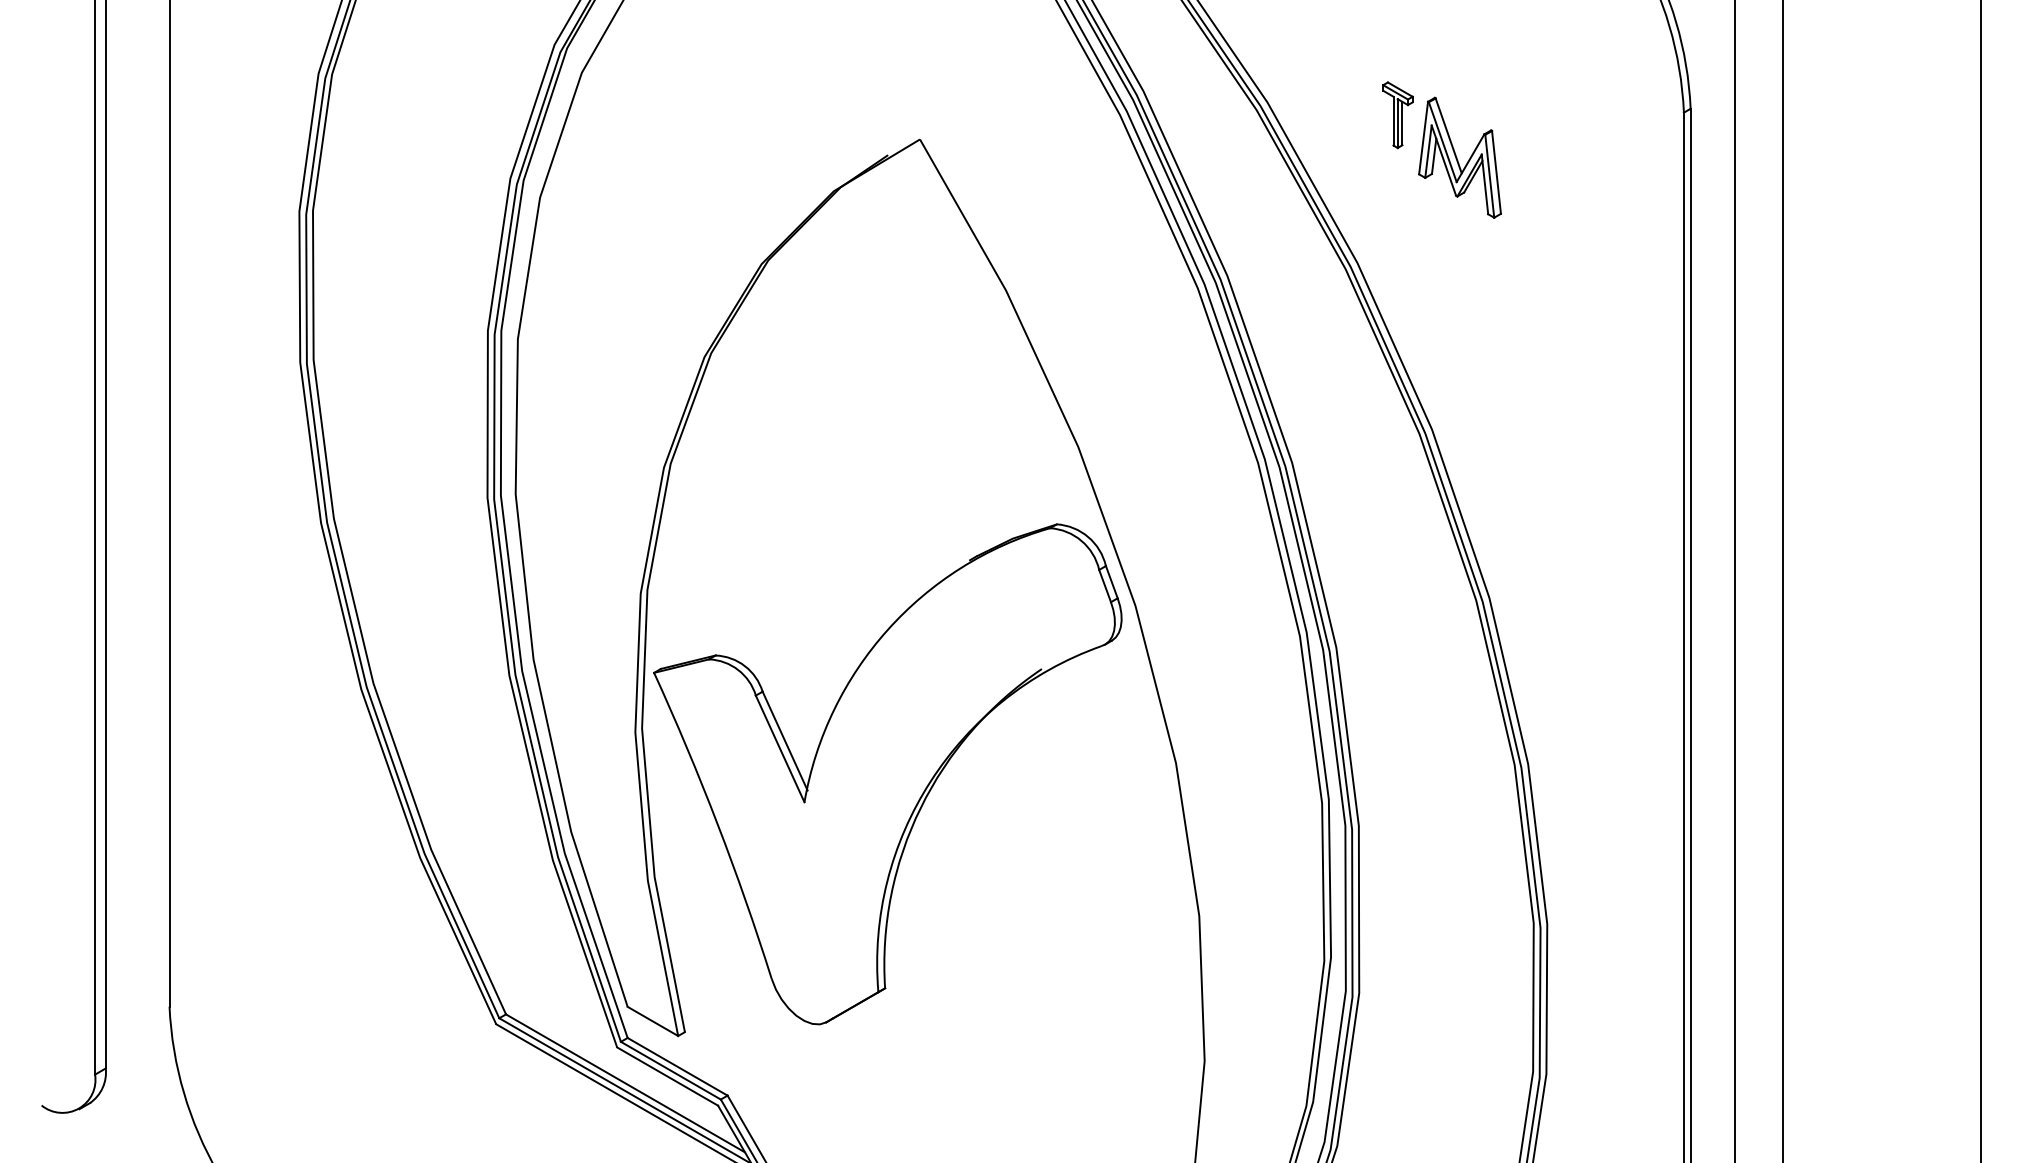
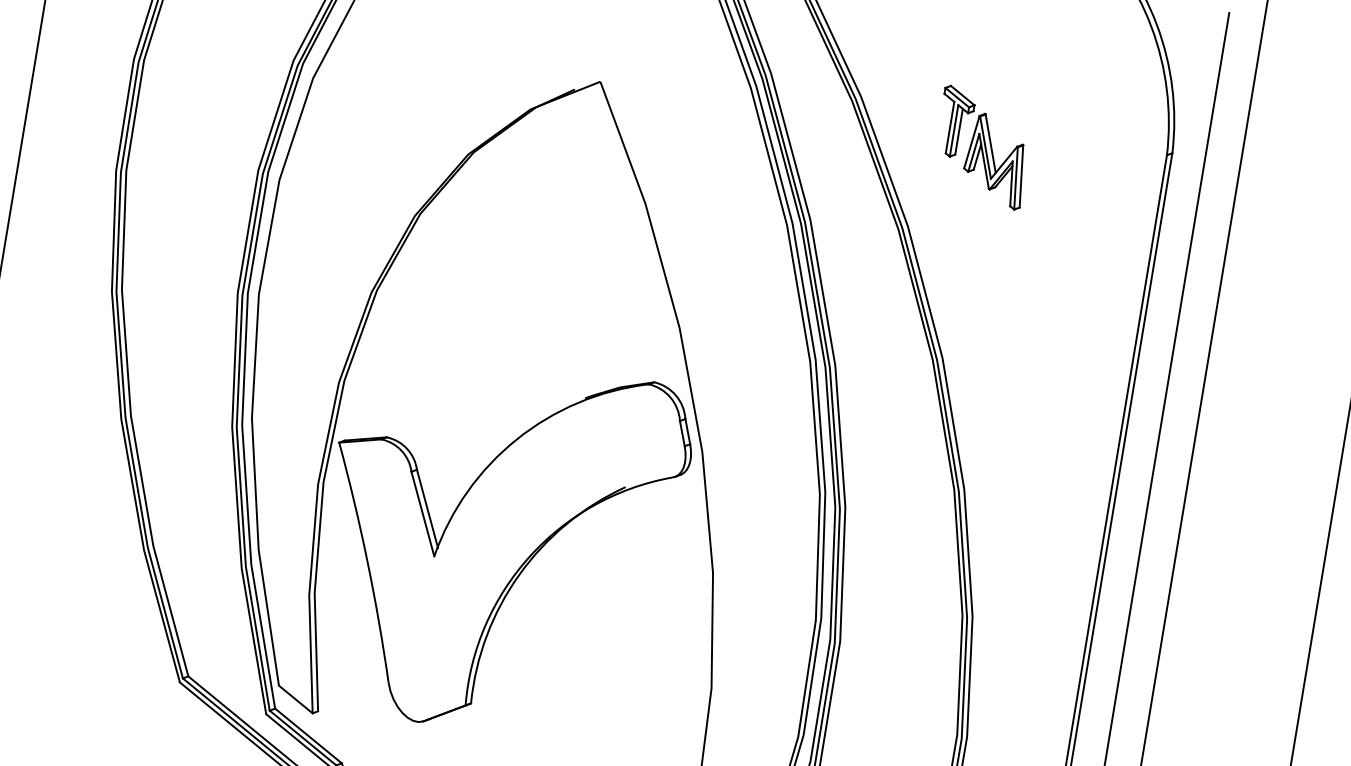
part: (1397, 115) -> (955, 122), size x1.43

